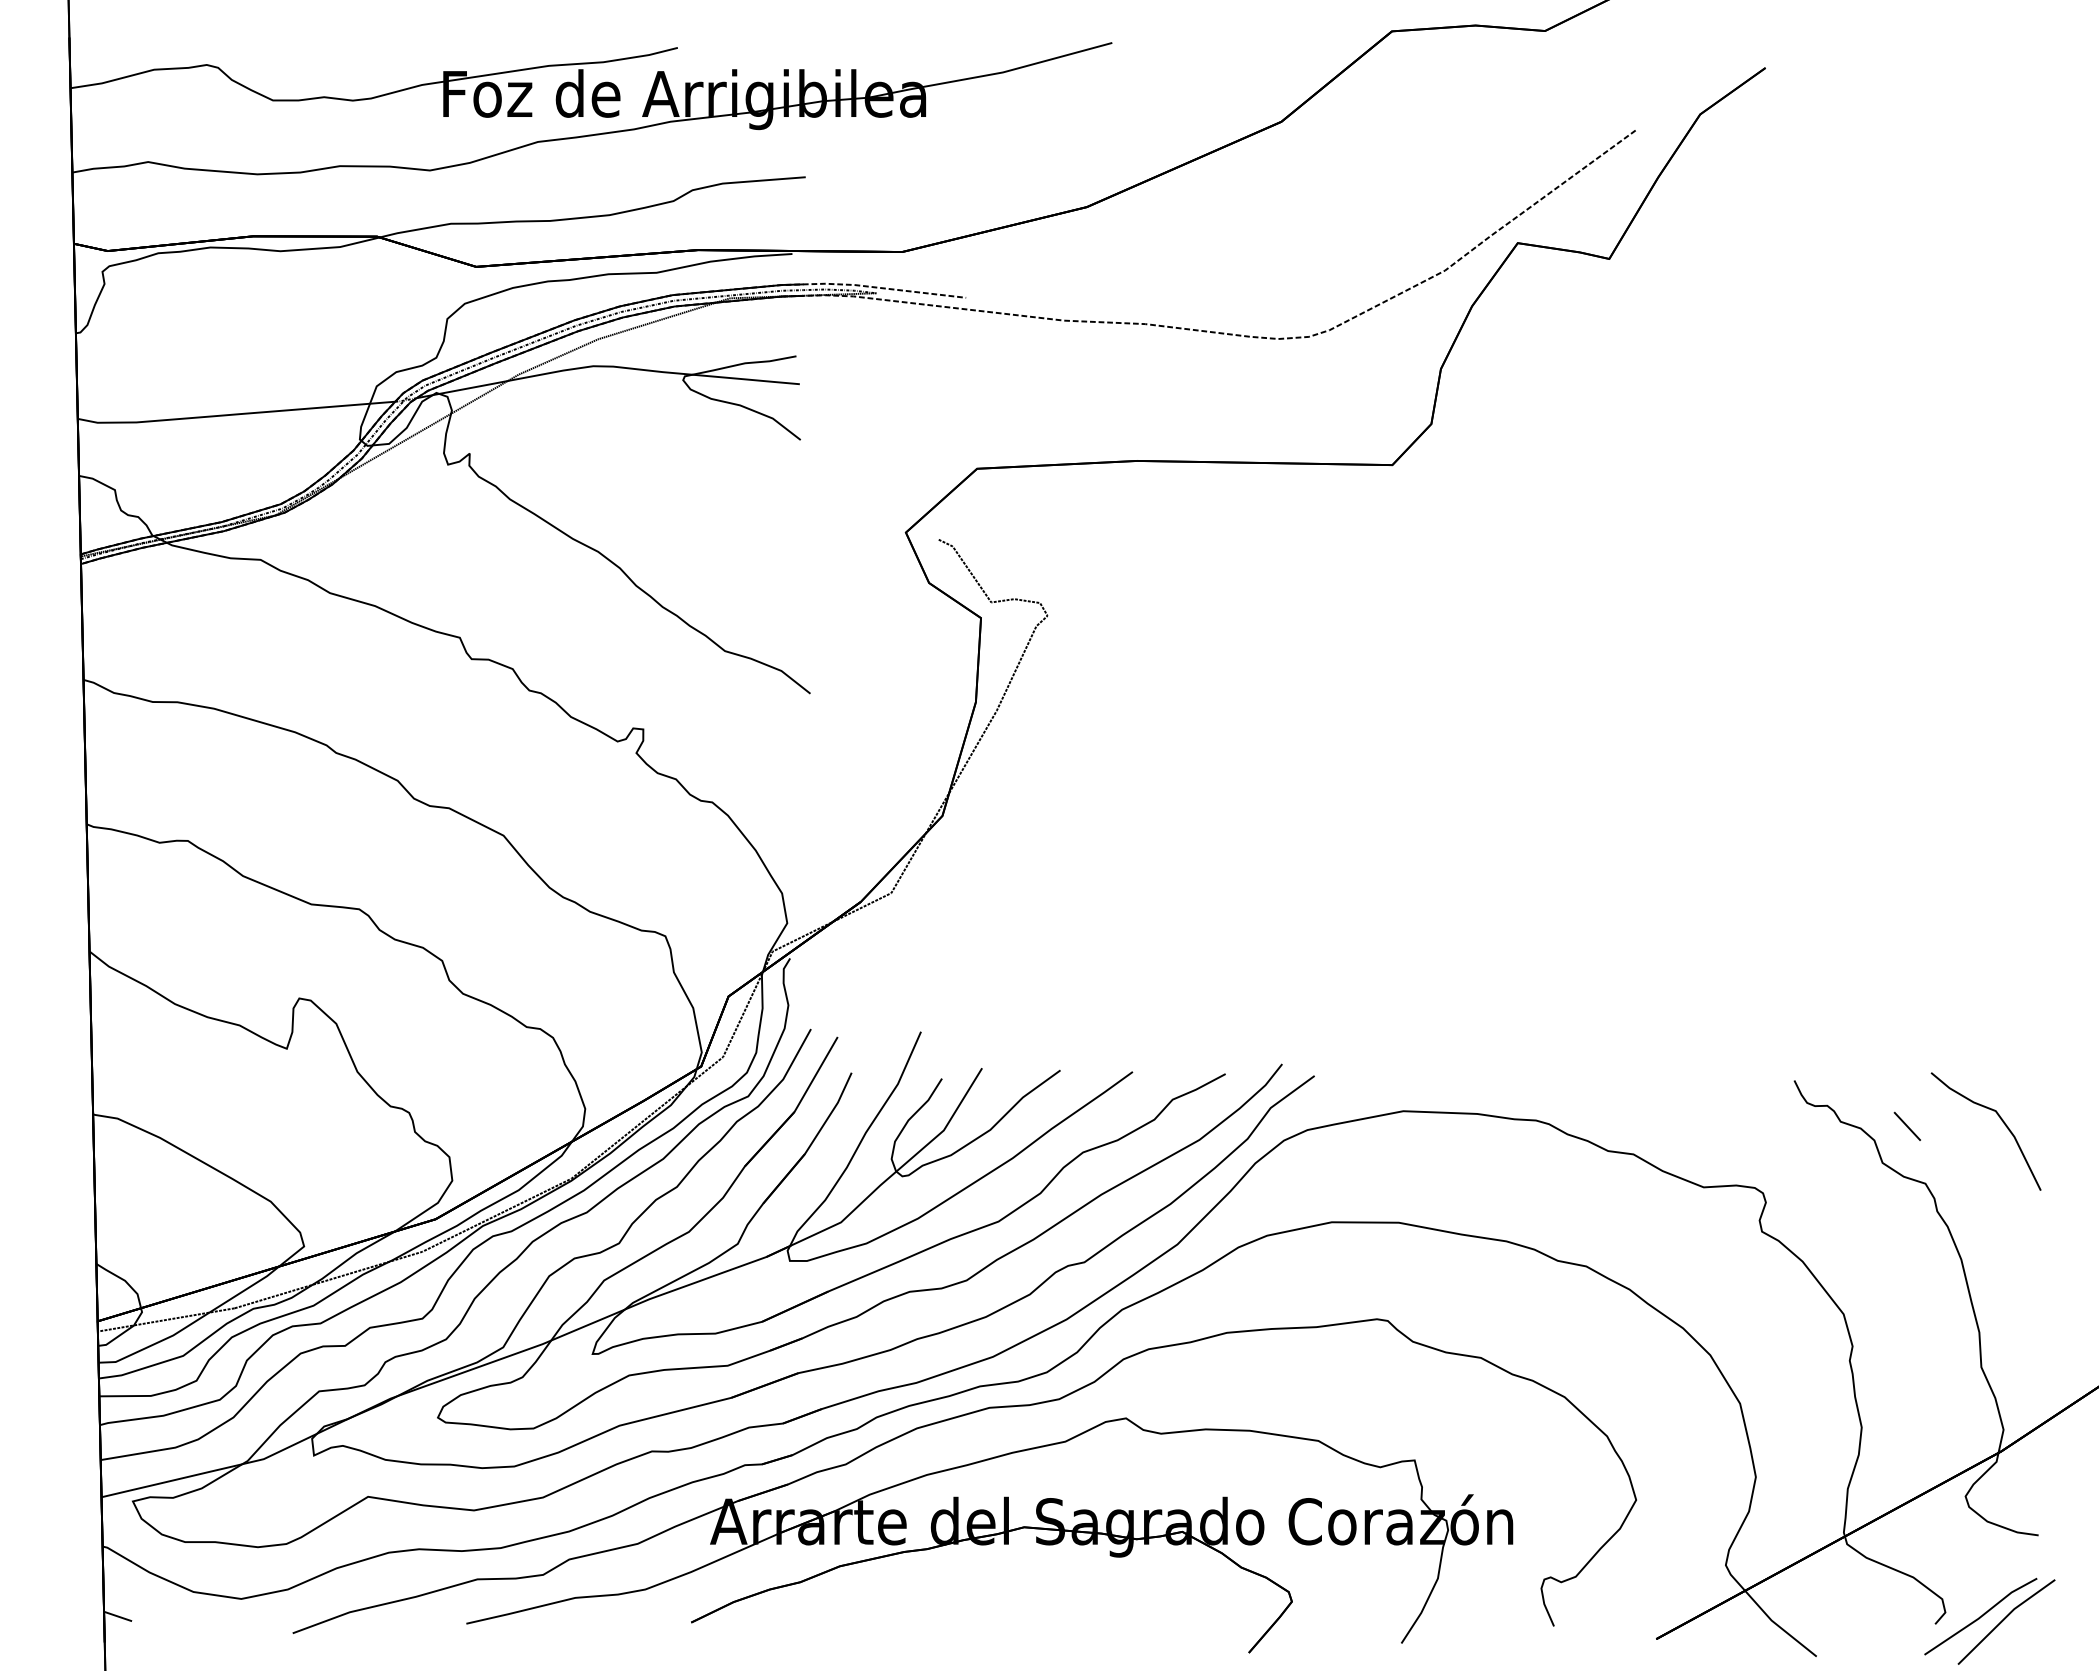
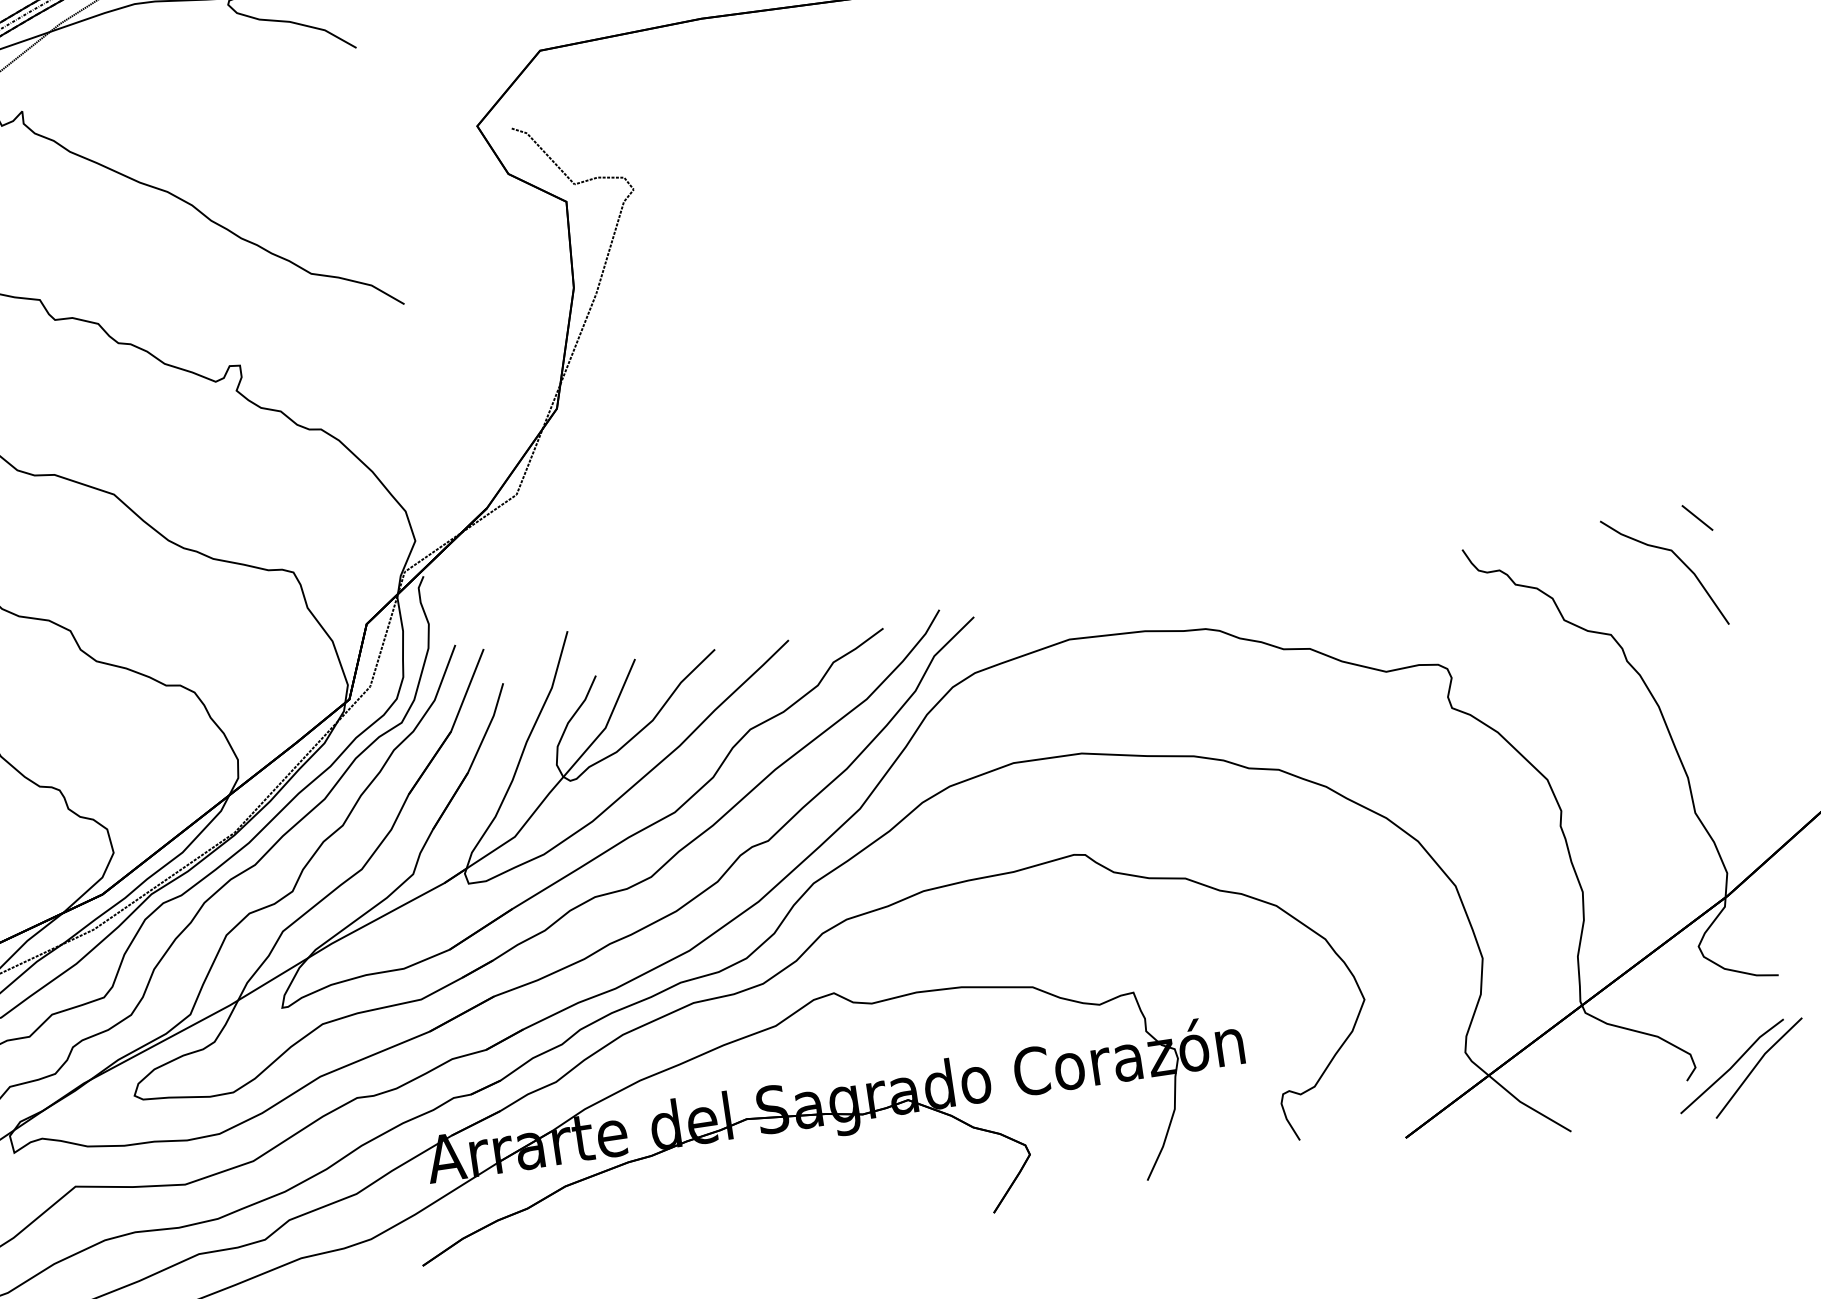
line: (1906, 1125) -> (1696, 517), moved

